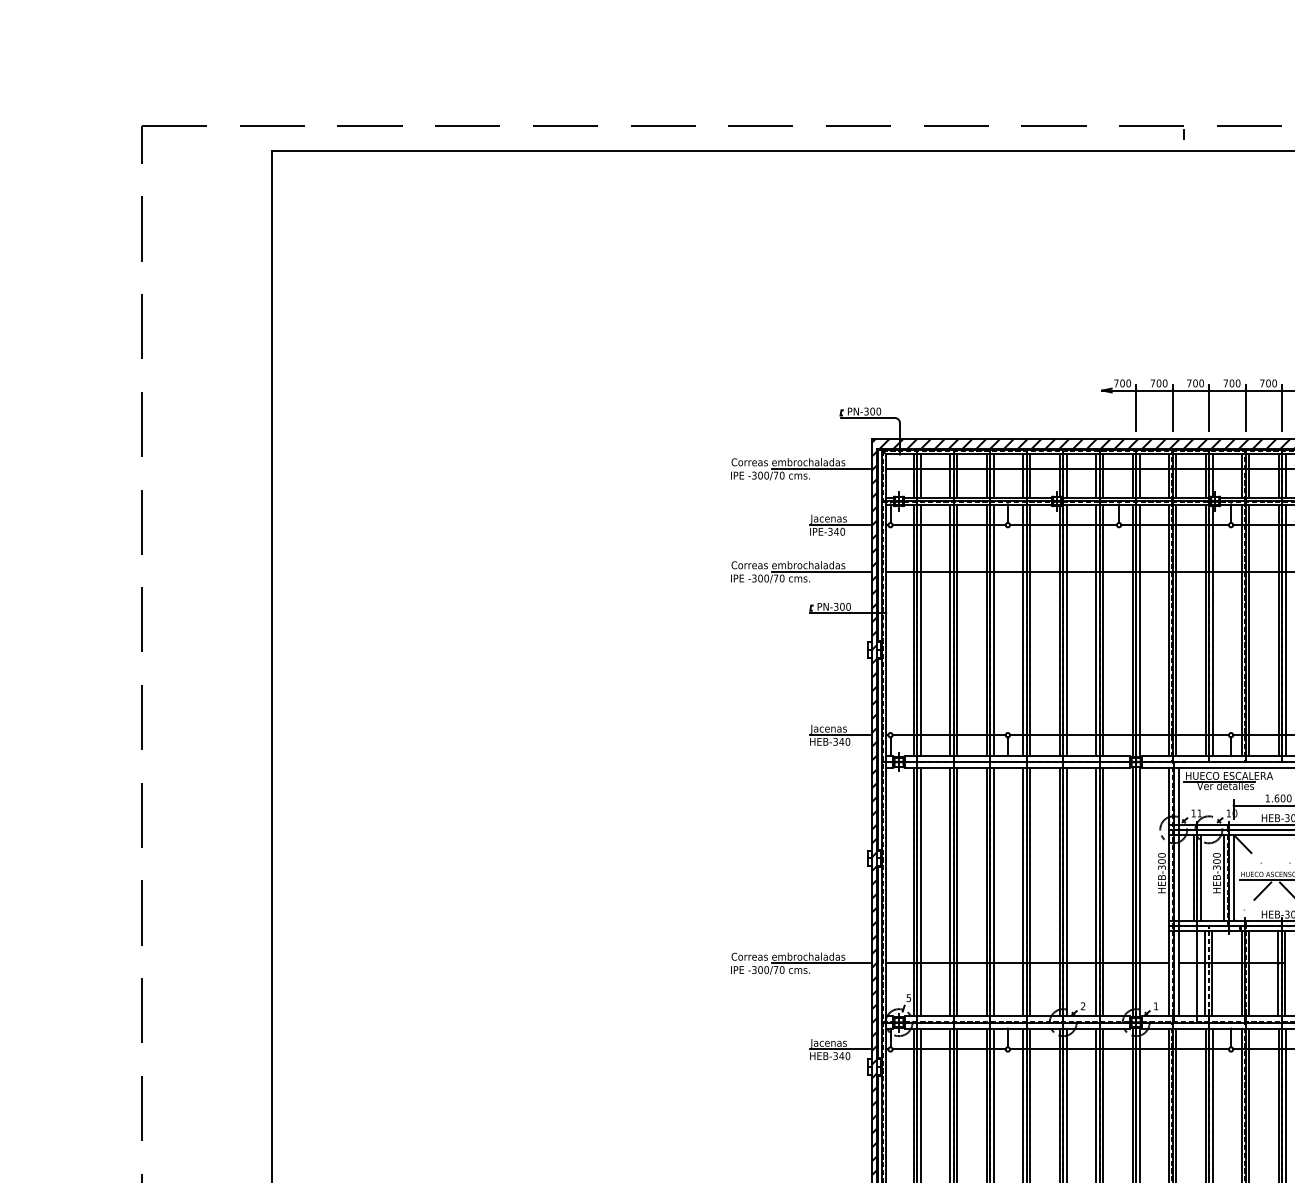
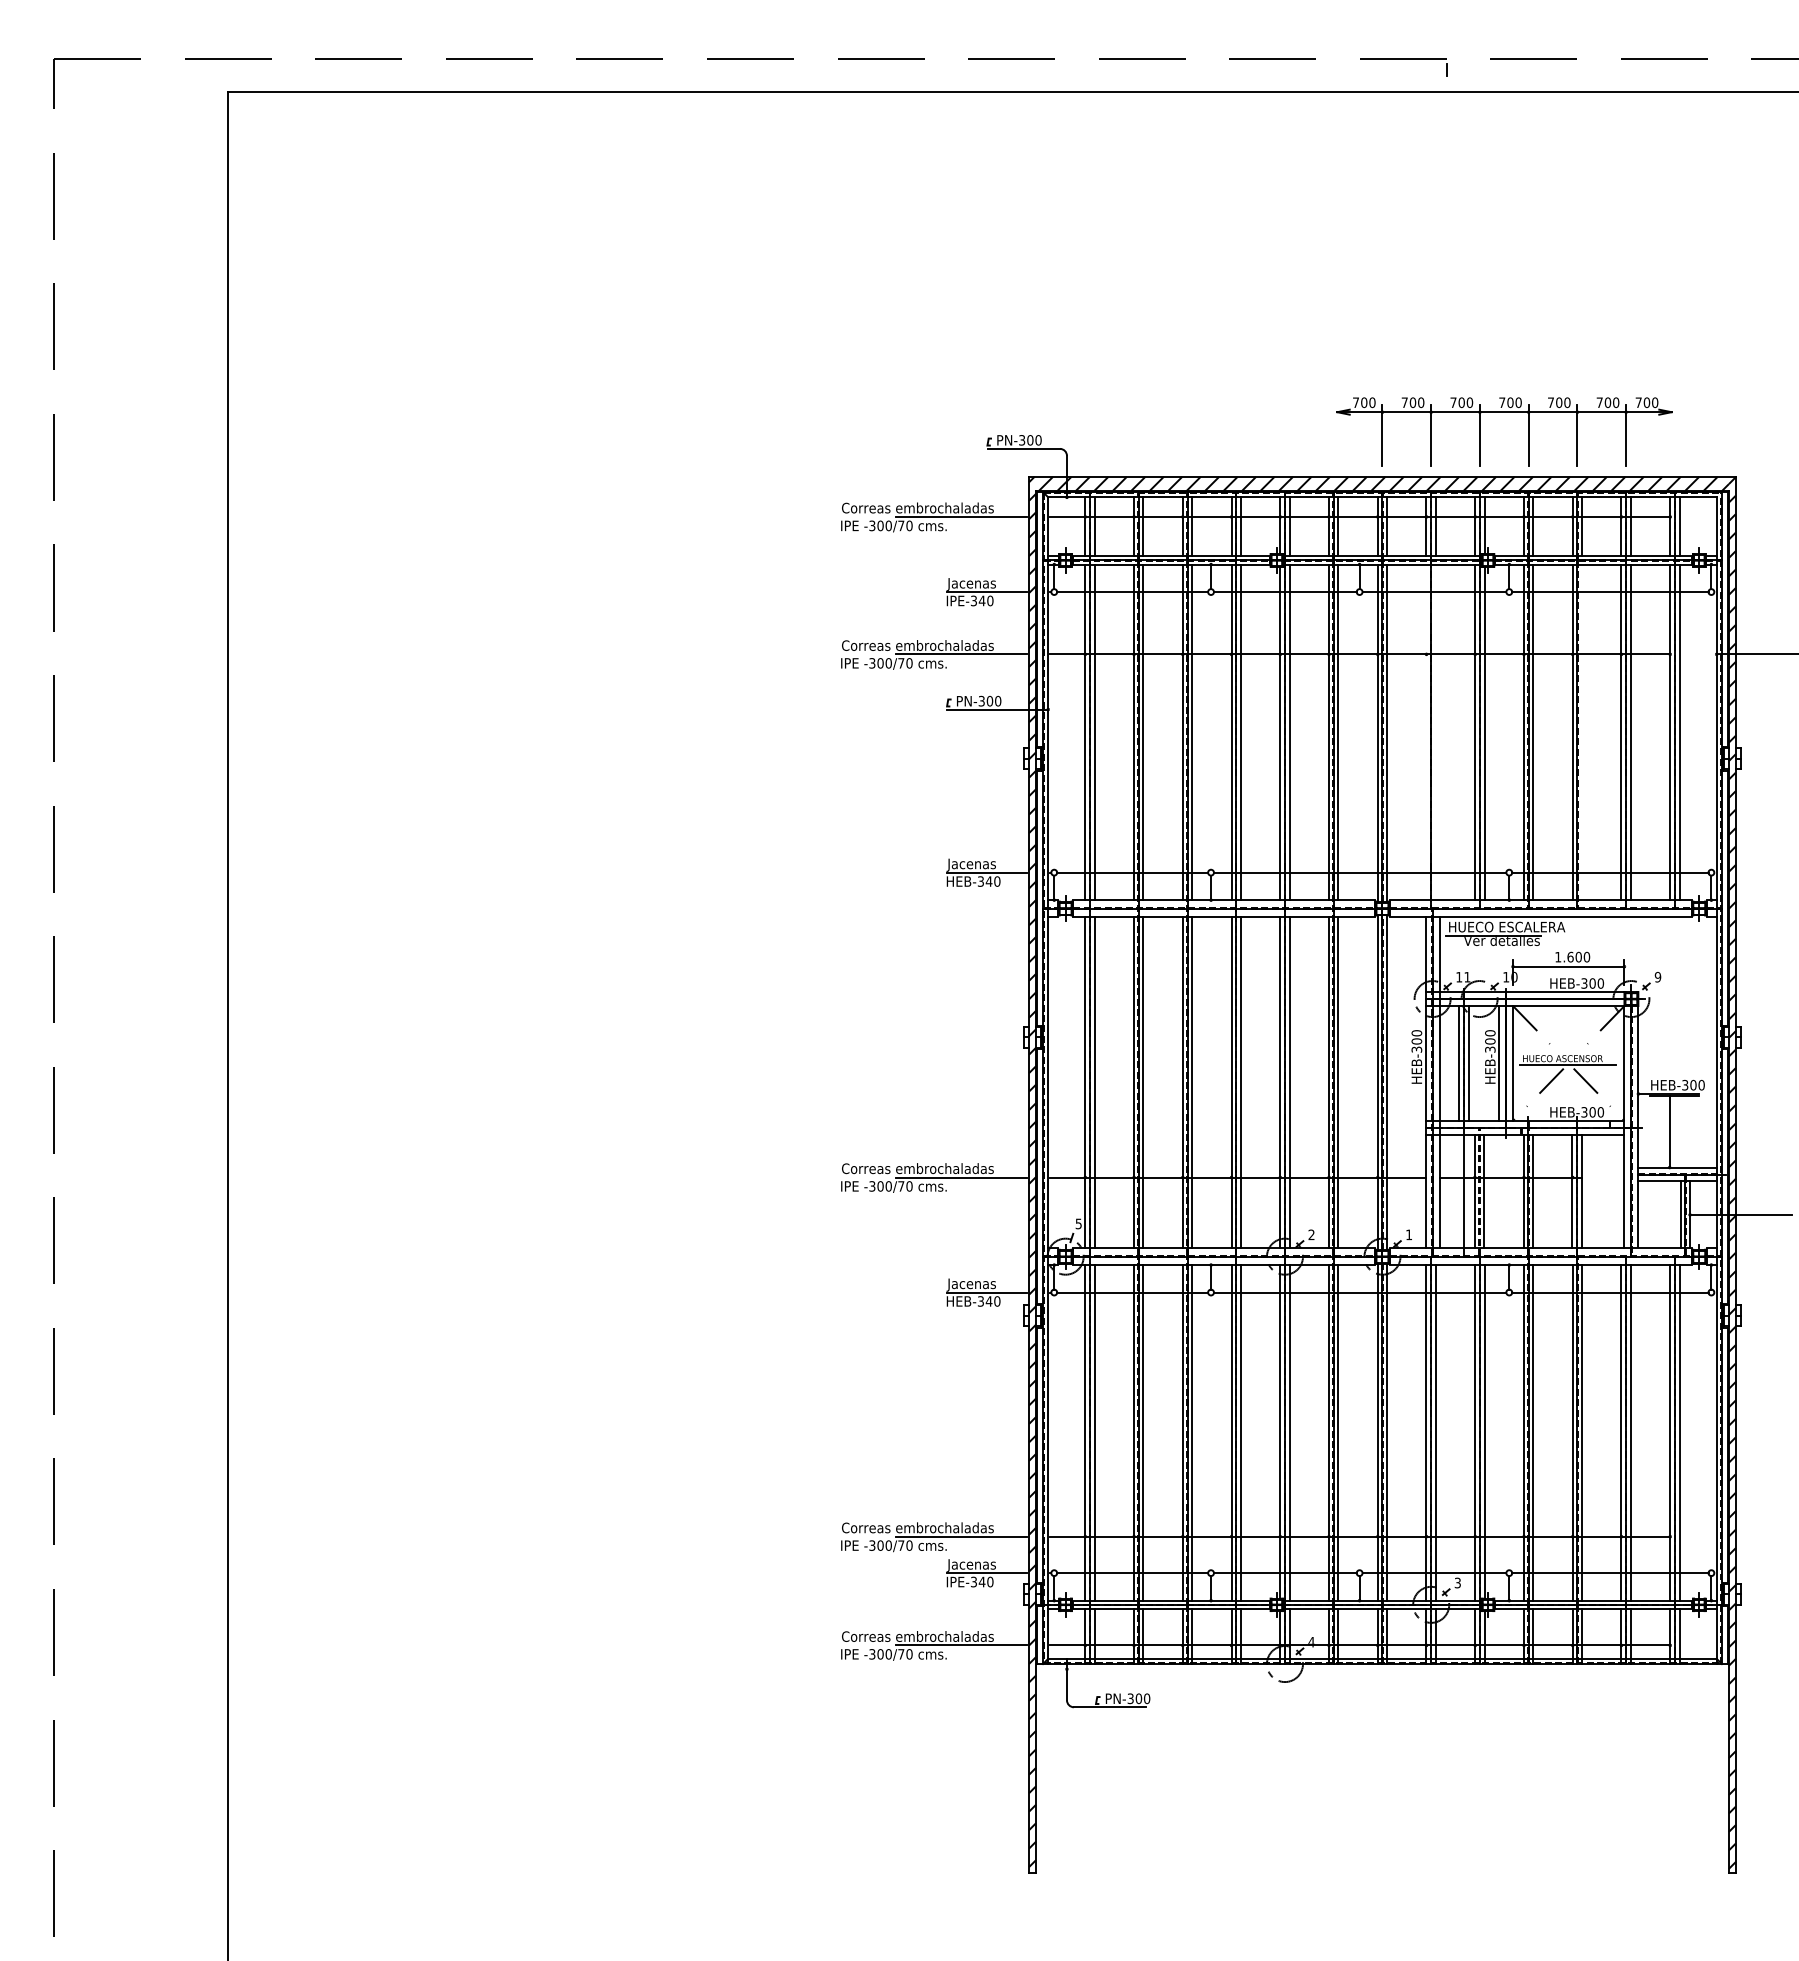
line: (1169, 630) -> (1426, 732), removed
line: (1175, 630) -> (1435, 732), removed
line: (1285, 630) -> (1582, 732), removed

